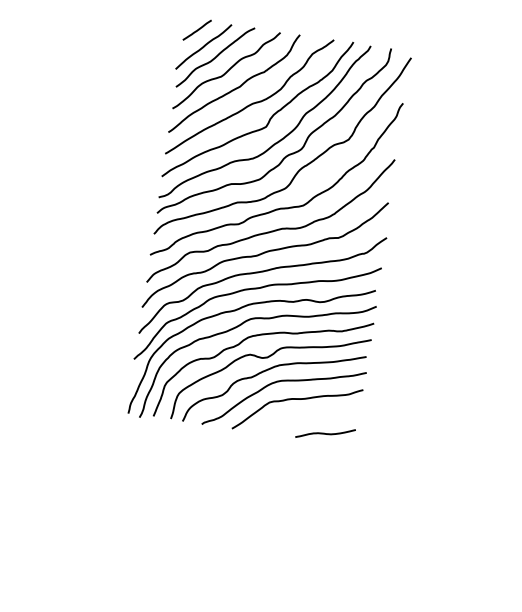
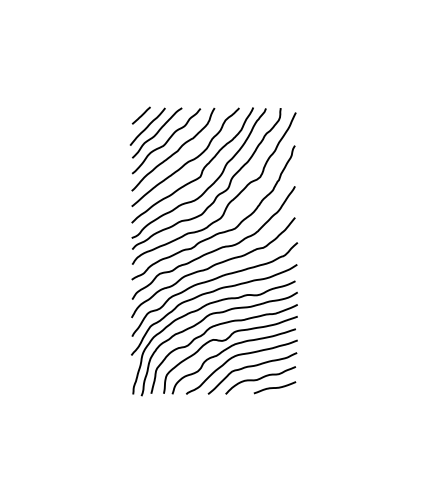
curve: (307, 419) -> (260, 379), added

